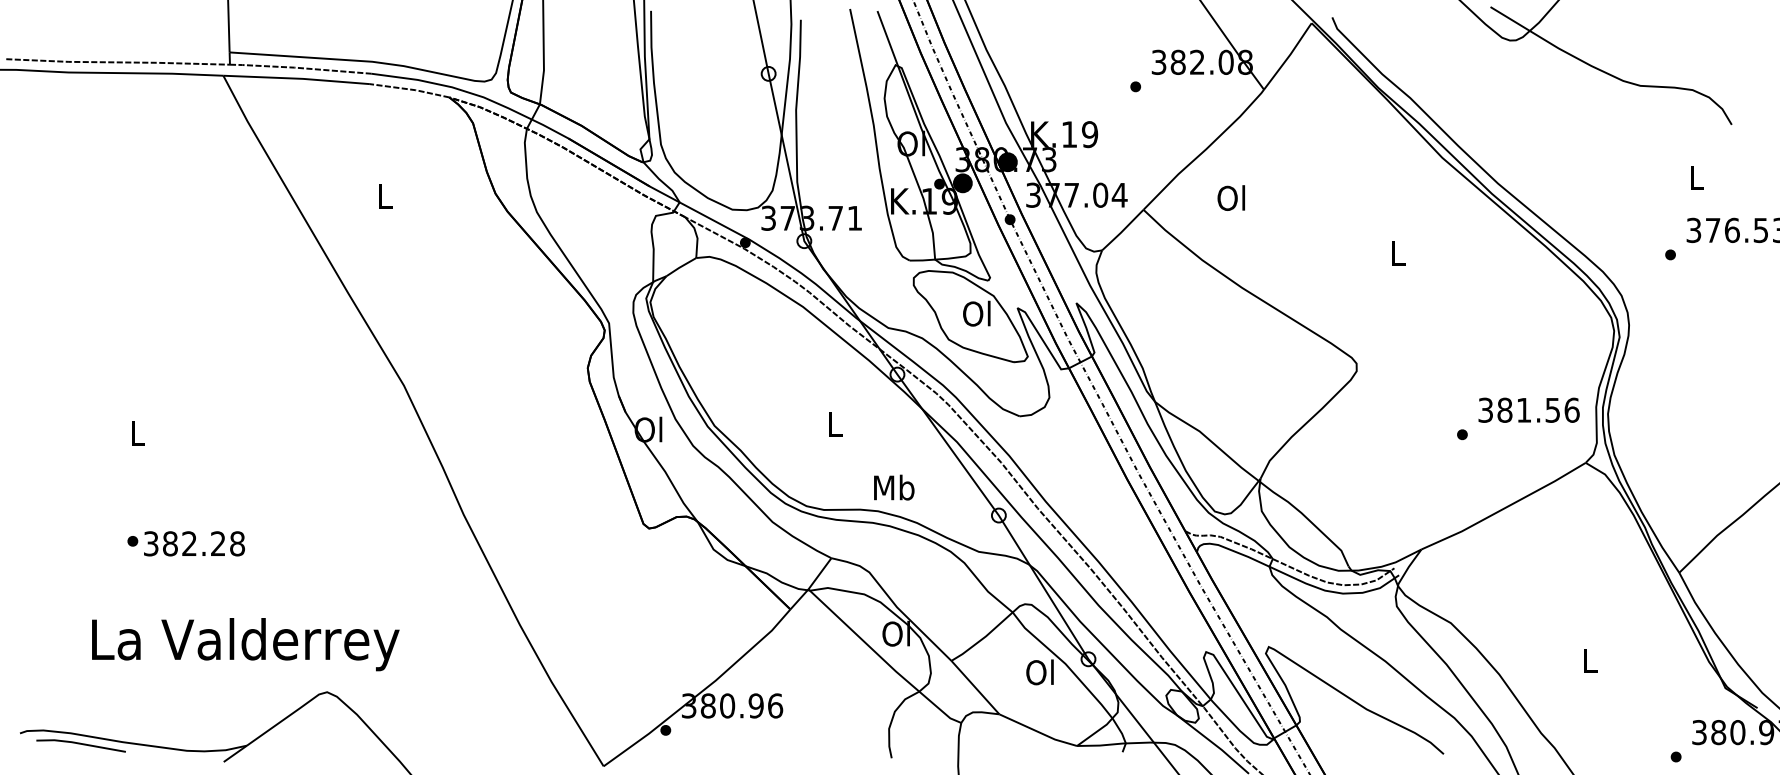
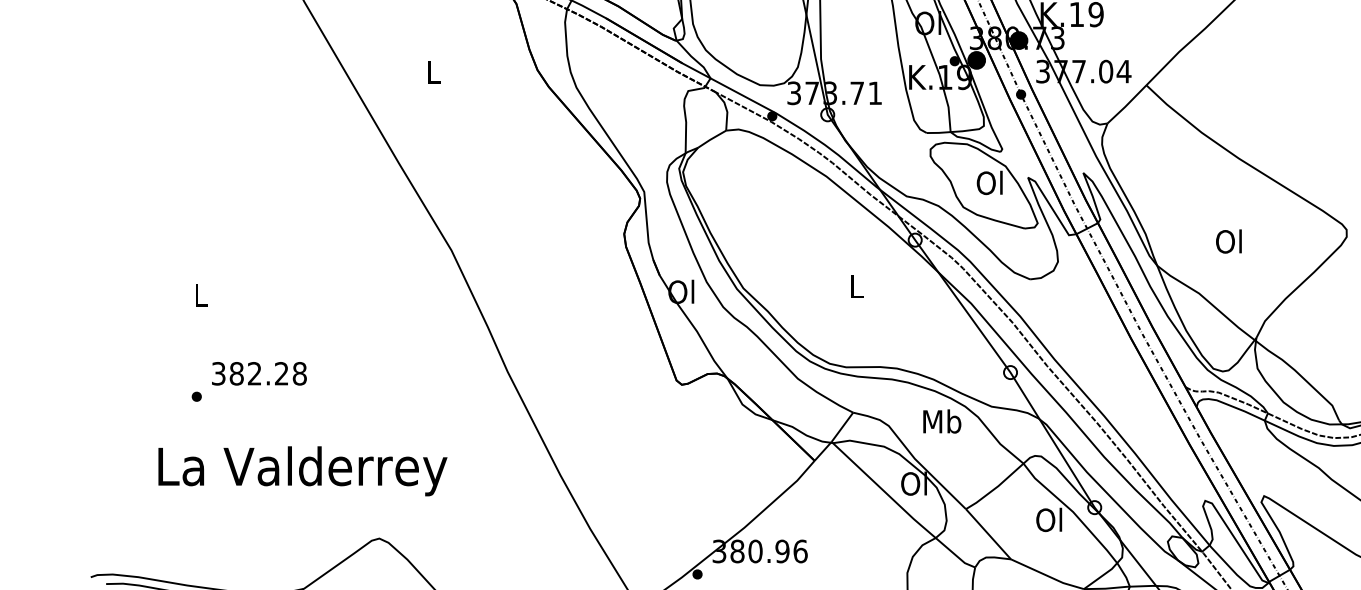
text: (1230, 197) -> (1228, 240), moved
text: (894, 487) -> (942, 421), moved
text: (194, 543) -> (259, 373), moved
text: (245, 644) -> (302, 471), moved

